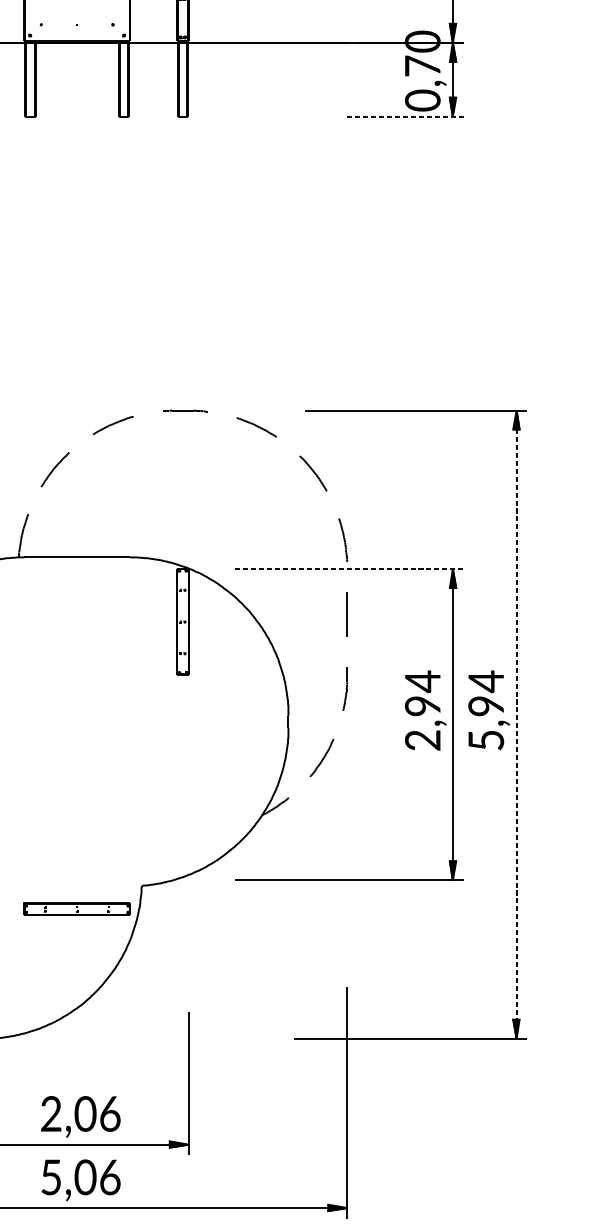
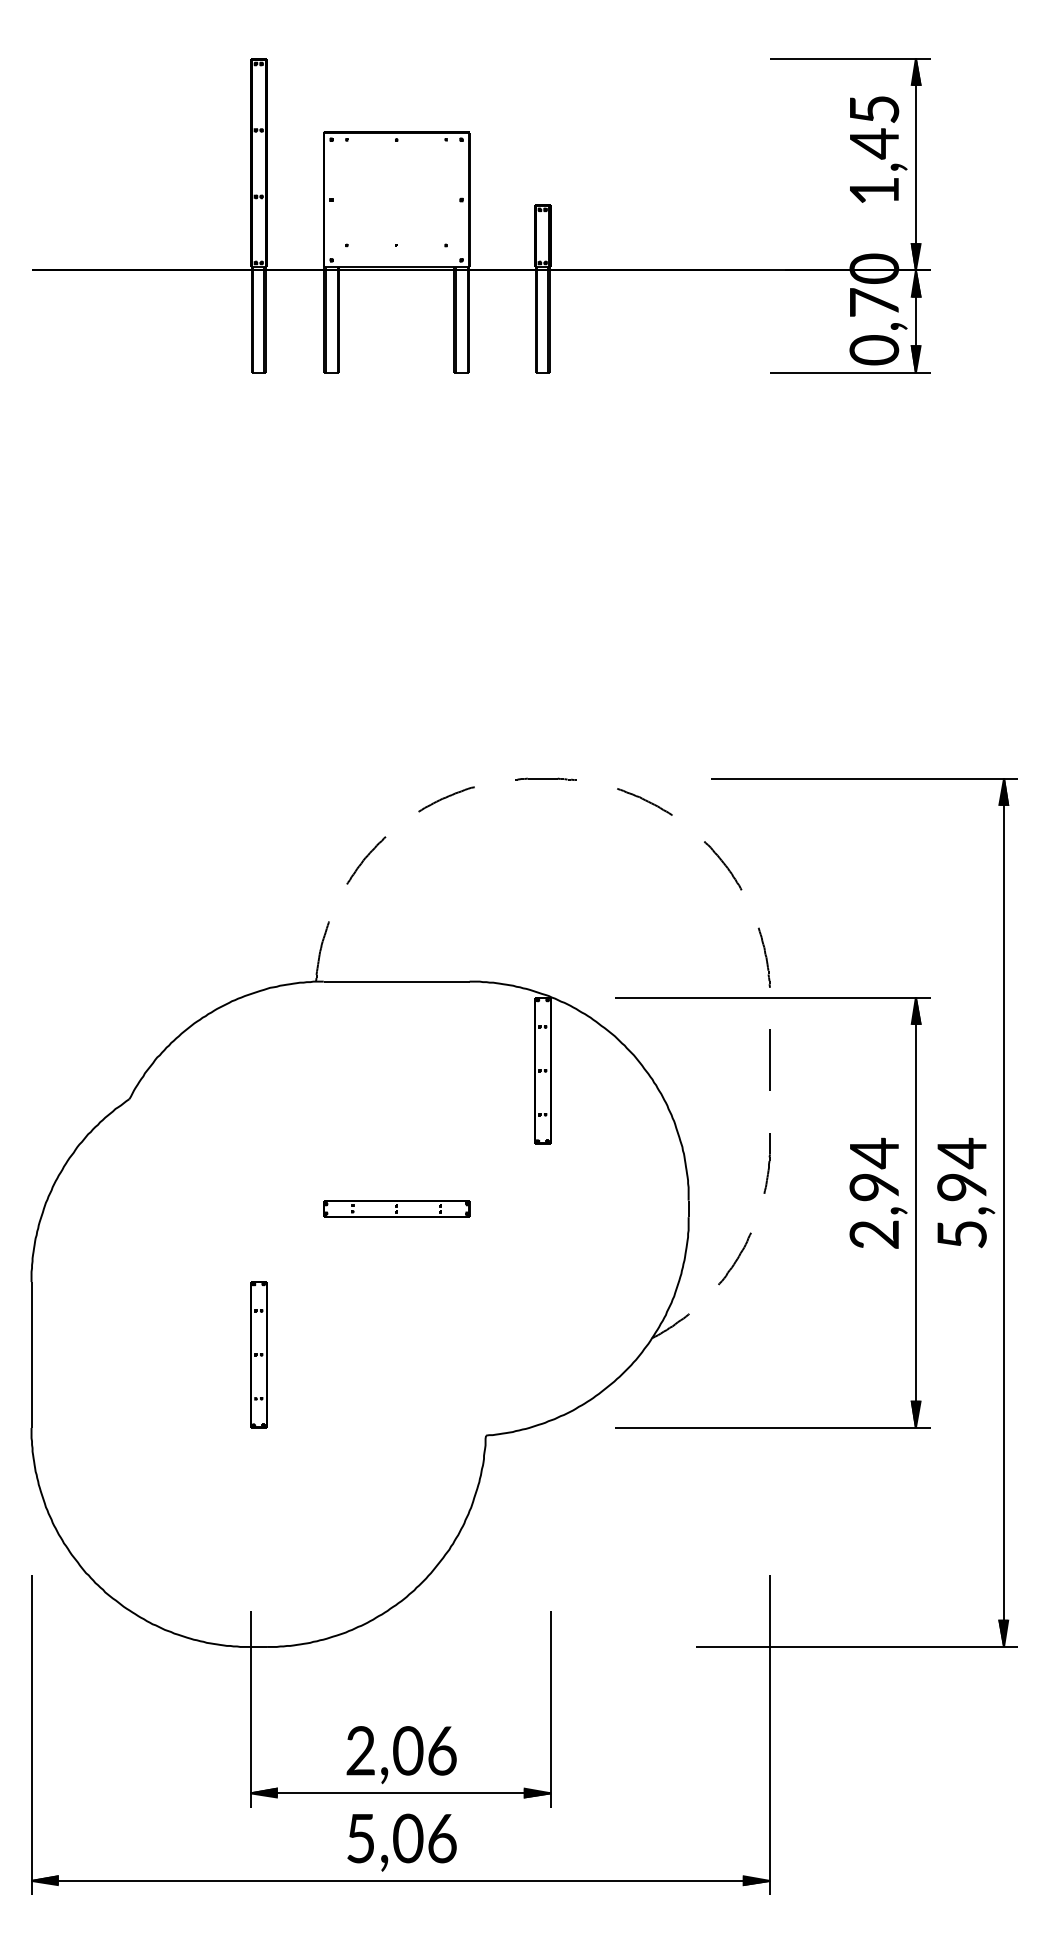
line: (405, 116) -> (850, 372), dashed -> solid
line: (349, 568) -> (773, 997), dashed -> solid
line: (516, 724) -> (1004, 1212), dashed -> solid
part: (77, 908) -> (396, 1208), moved

